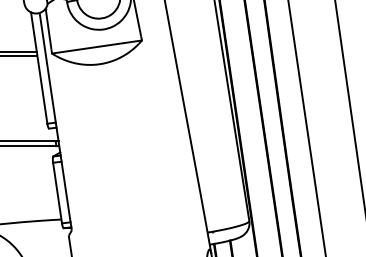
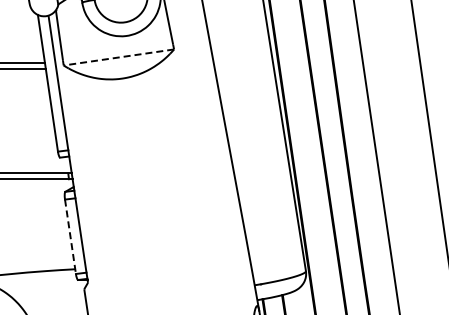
line: (96, 47) -> (118, 57), solid -> dashed
line: (57, 192) -> (70, 236), solid -> dashed

